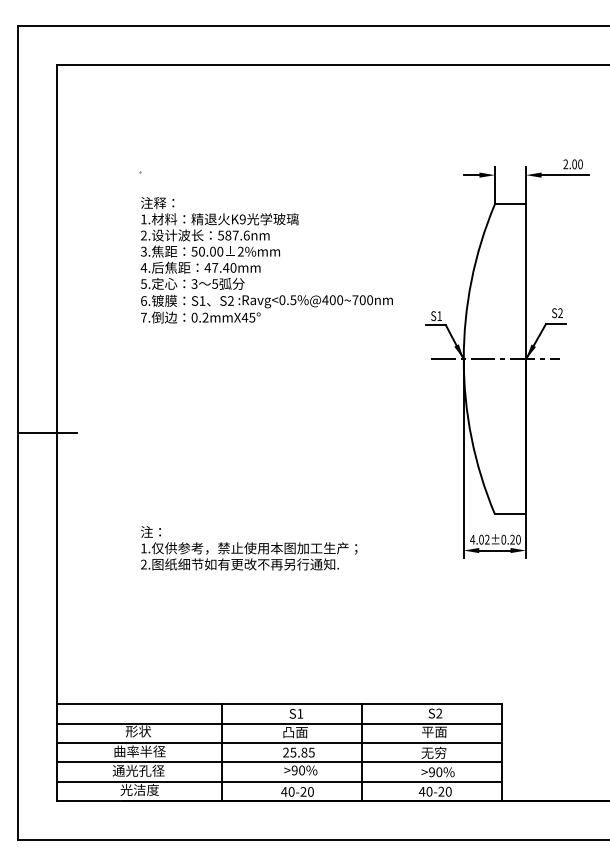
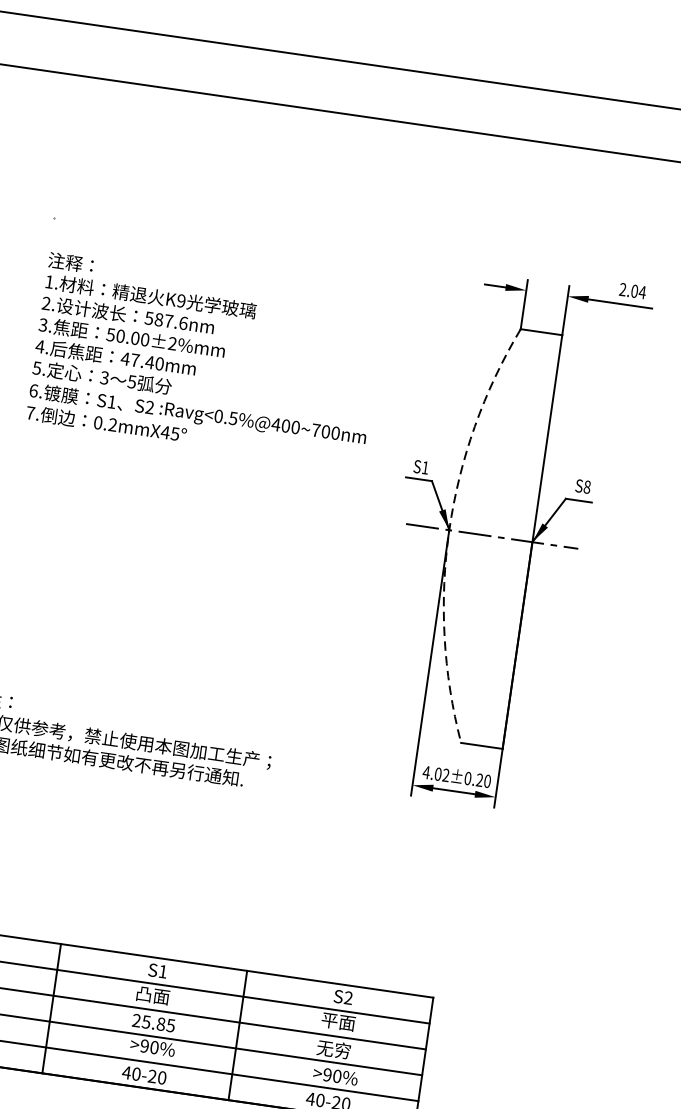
text: (579, 164) -> (641, 292), 2.00 -> 2.04
text: (560, 313) -> (587, 487), S2 -> S8
arc: (463, 359) -> (448, 530), solid -> dashed

